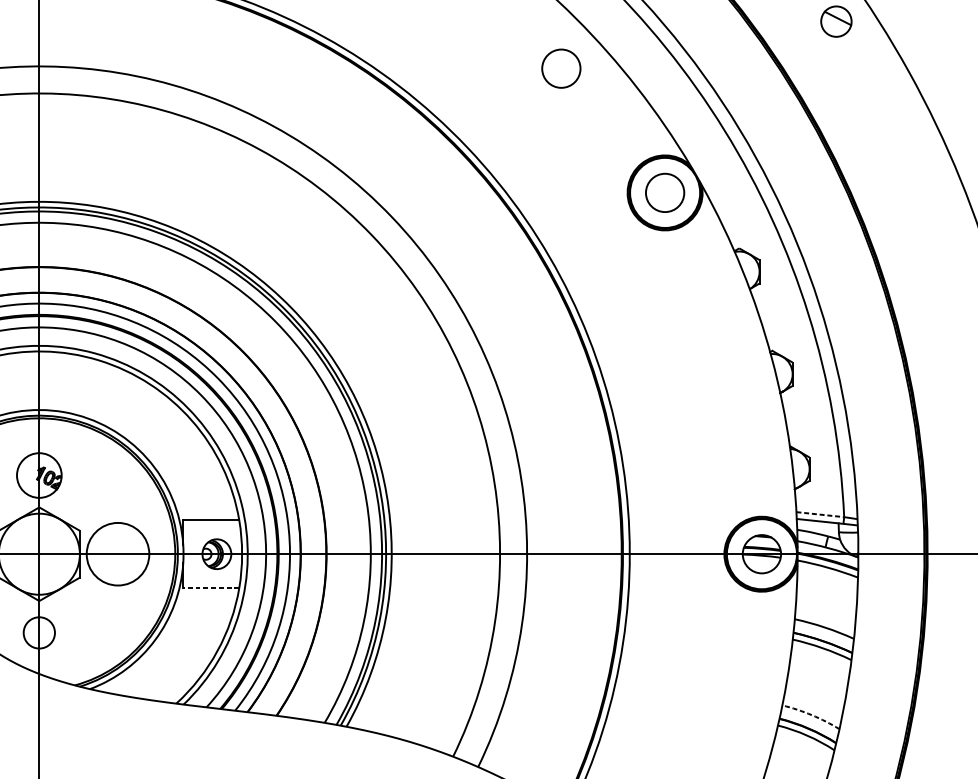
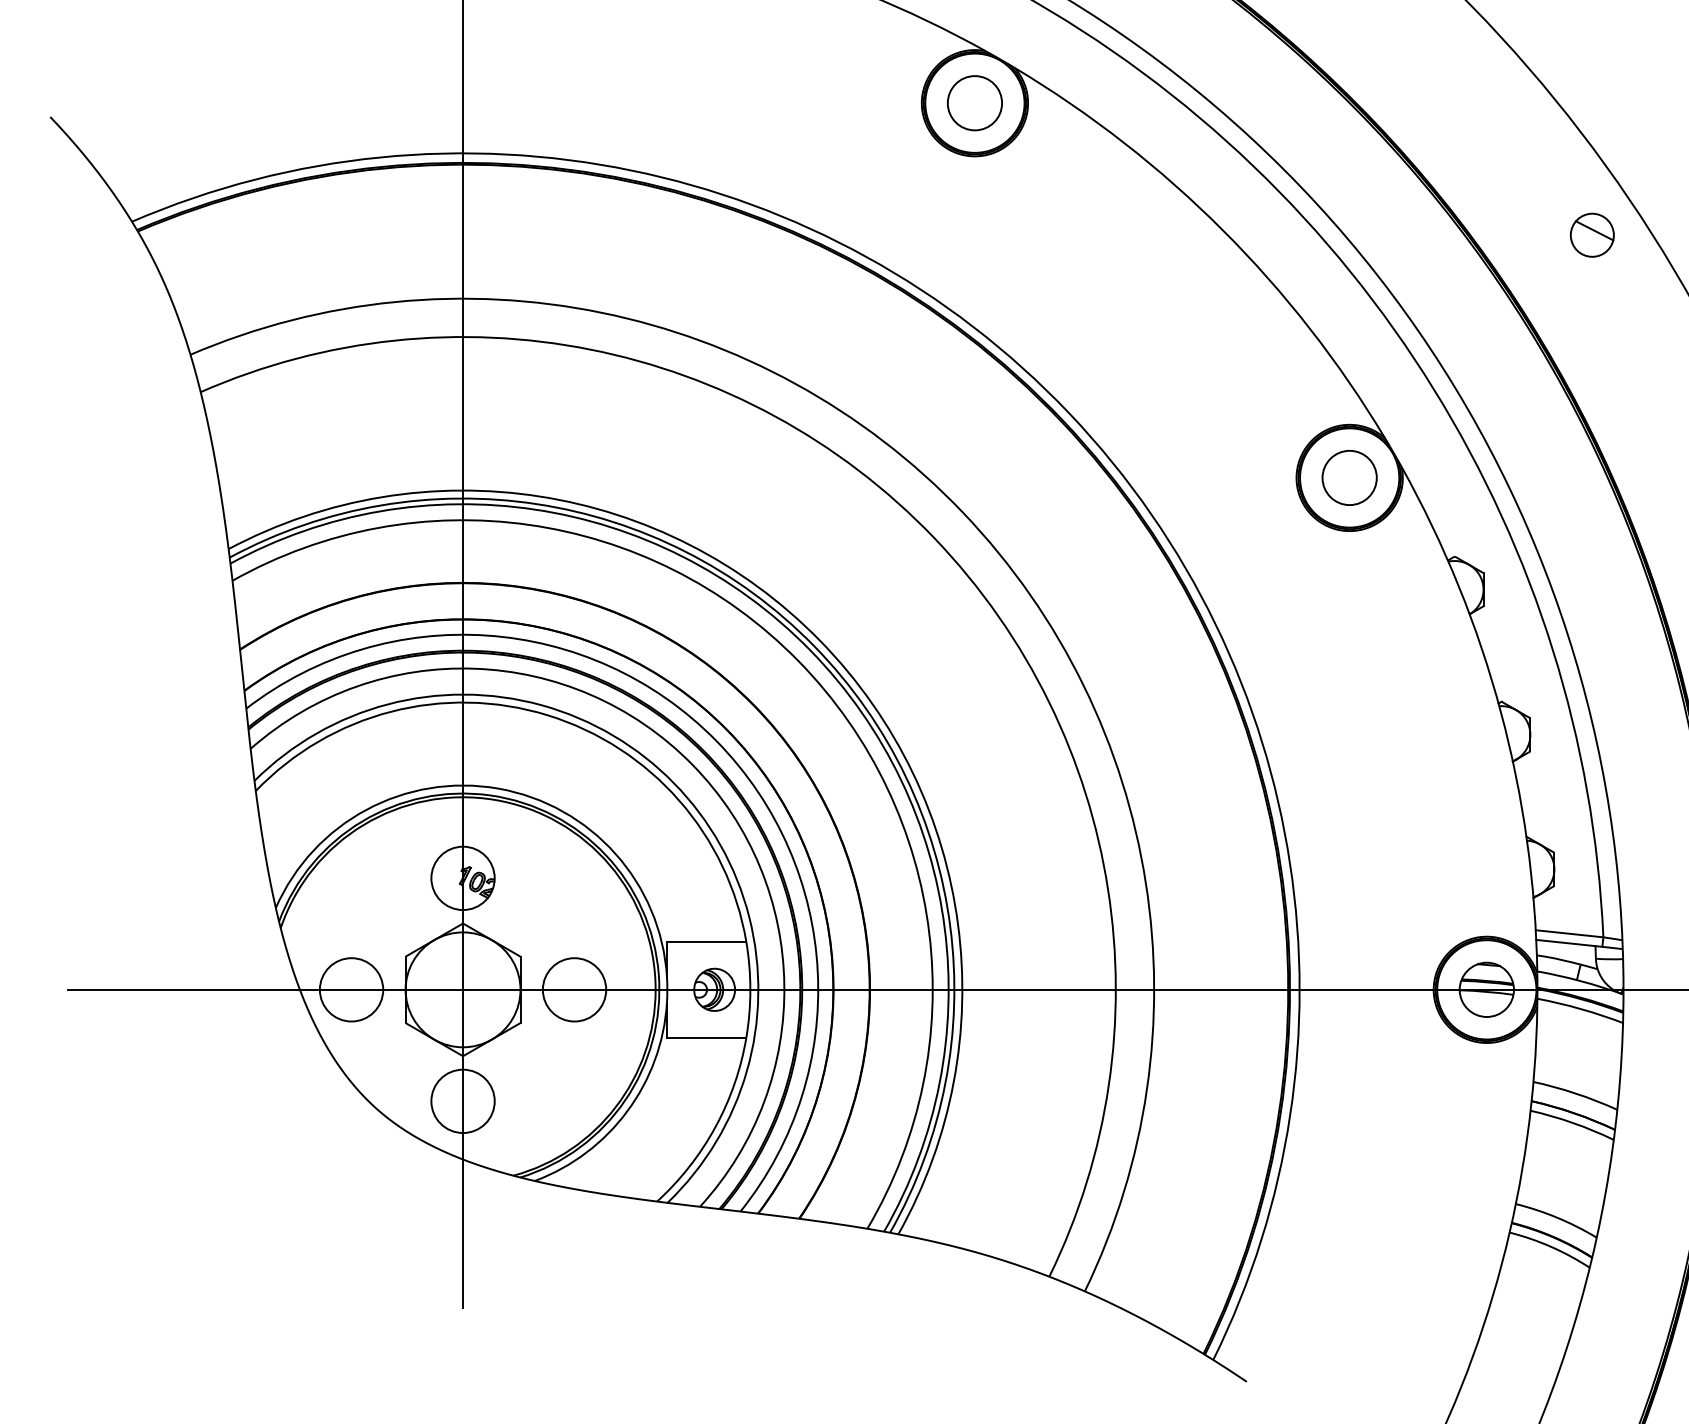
circle: (561, 68) -> (1202, 301), removed
line: (820, 514) -> (1569, 933), dashed -> solid
circle: (118, 553) -> (574, 989), size x0.71
line: (211, 587) -> (706, 1037), dashed -> solid
circle: (38, 633) -> (462, 1101), size x1.43
arc: (811, 714) -> (1557, 1217), dashed -> solid

